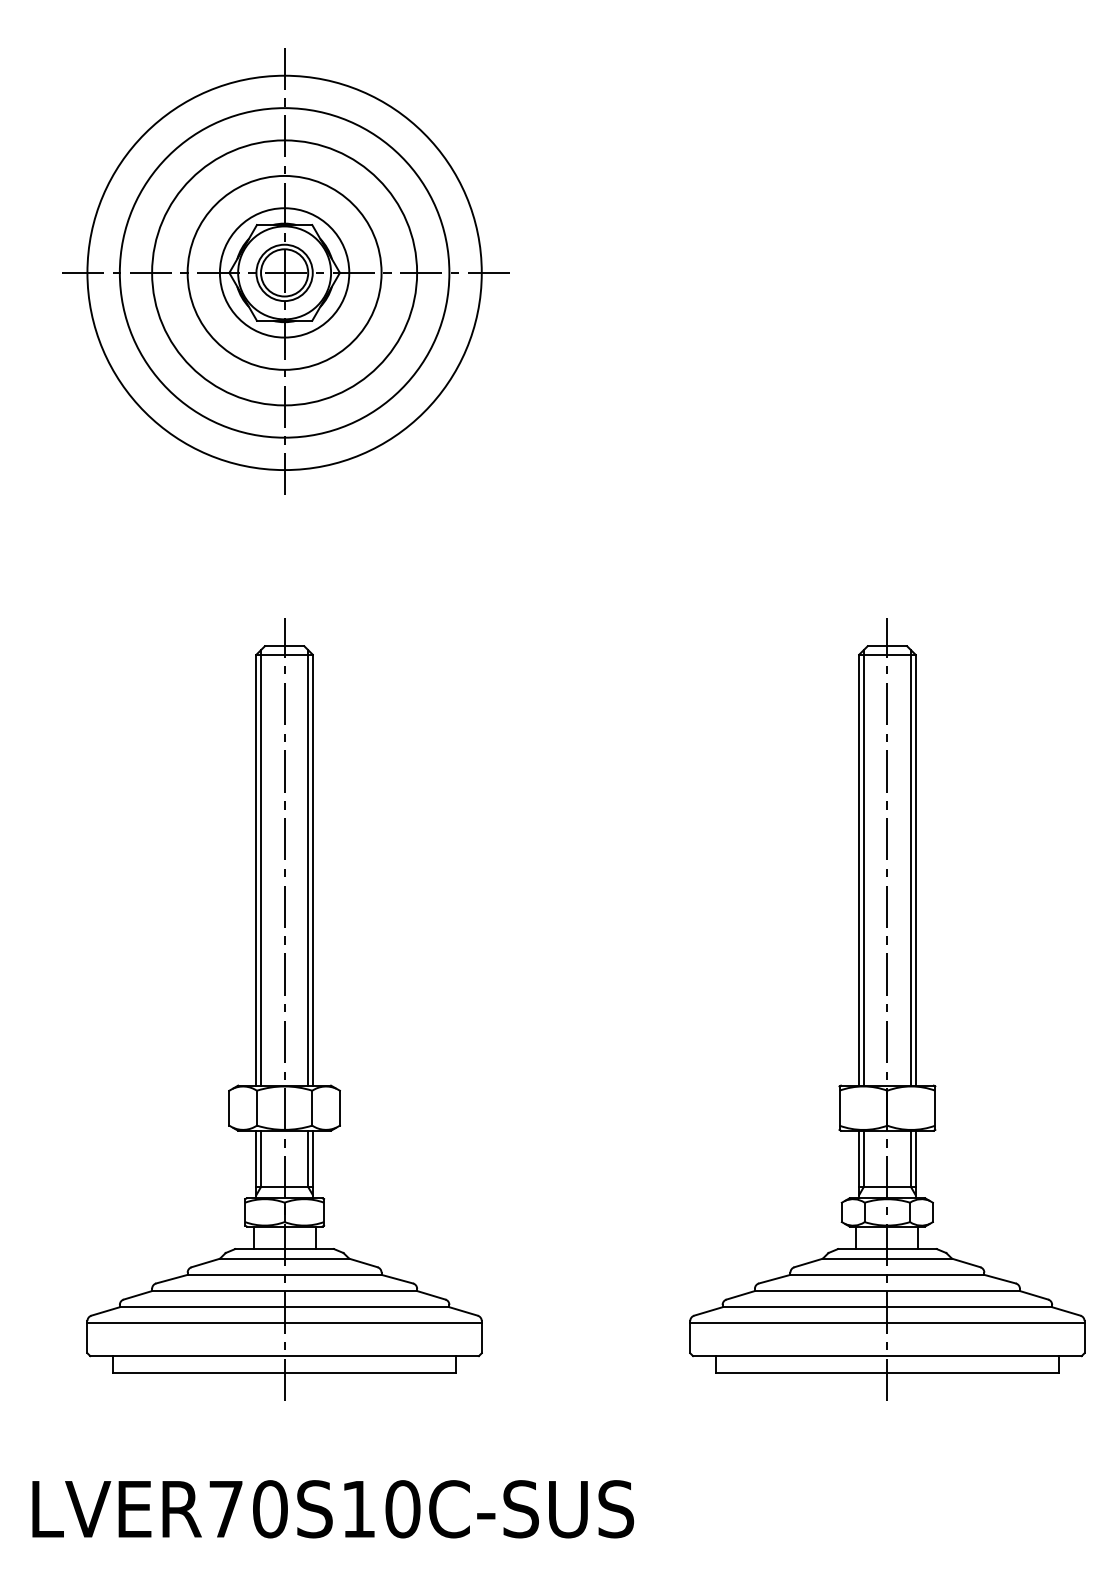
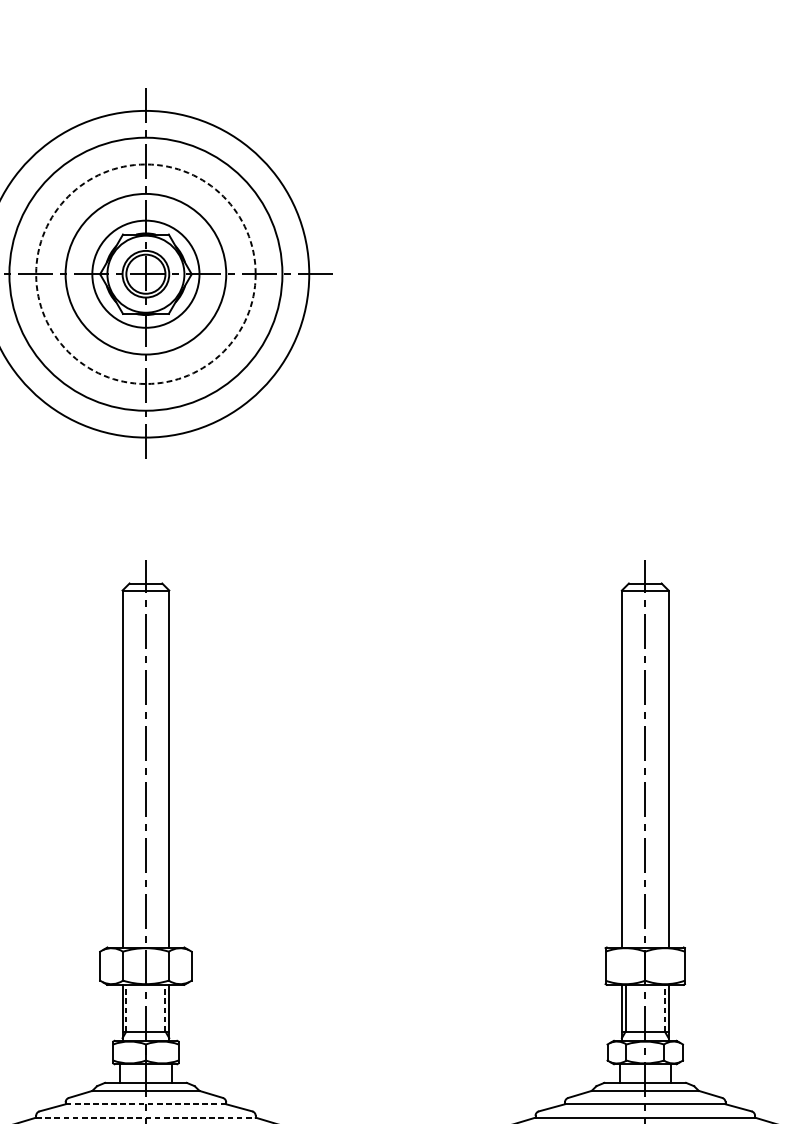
circle: (284, 272) -> (145, 273), solid -> dashed
line: (261, 867) -> (126, 766), removed
line: (308, 867) -> (165, 766), removed
line: (863, 867) -> (625, 766), removed
line: (911, 867) -> (665, 766), removed
line: (261, 1158) -> (126, 1007), solid -> dashed
line: (308, 1158) -> (165, 1007), solid -> dashed
line: (911, 1158) -> (665, 1007), solid -> dashed
line: (284, 1274) -> (145, 1103), solid -> dashed
line: (284, 1291) -> (145, 1118), solid -> dashed

